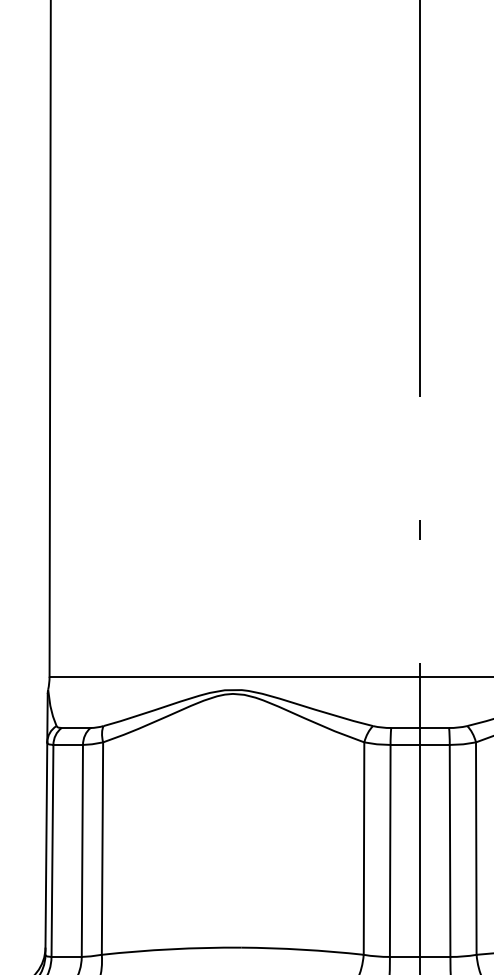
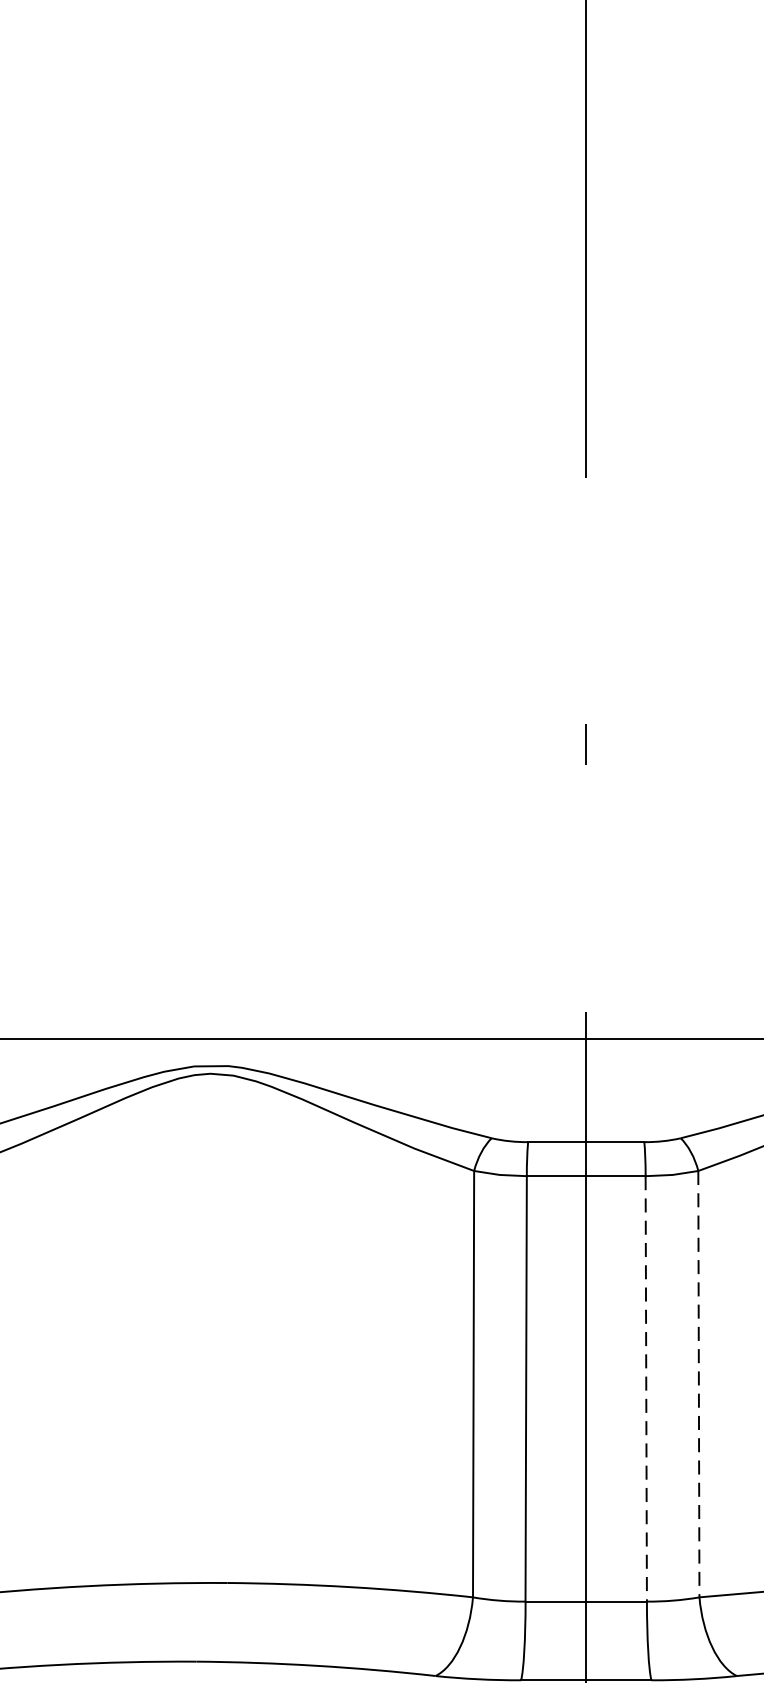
line: (476, 849) -> (699, 1385), solid -> dashed
line: (450, 850) -> (647, 1388), solid -> dashed

